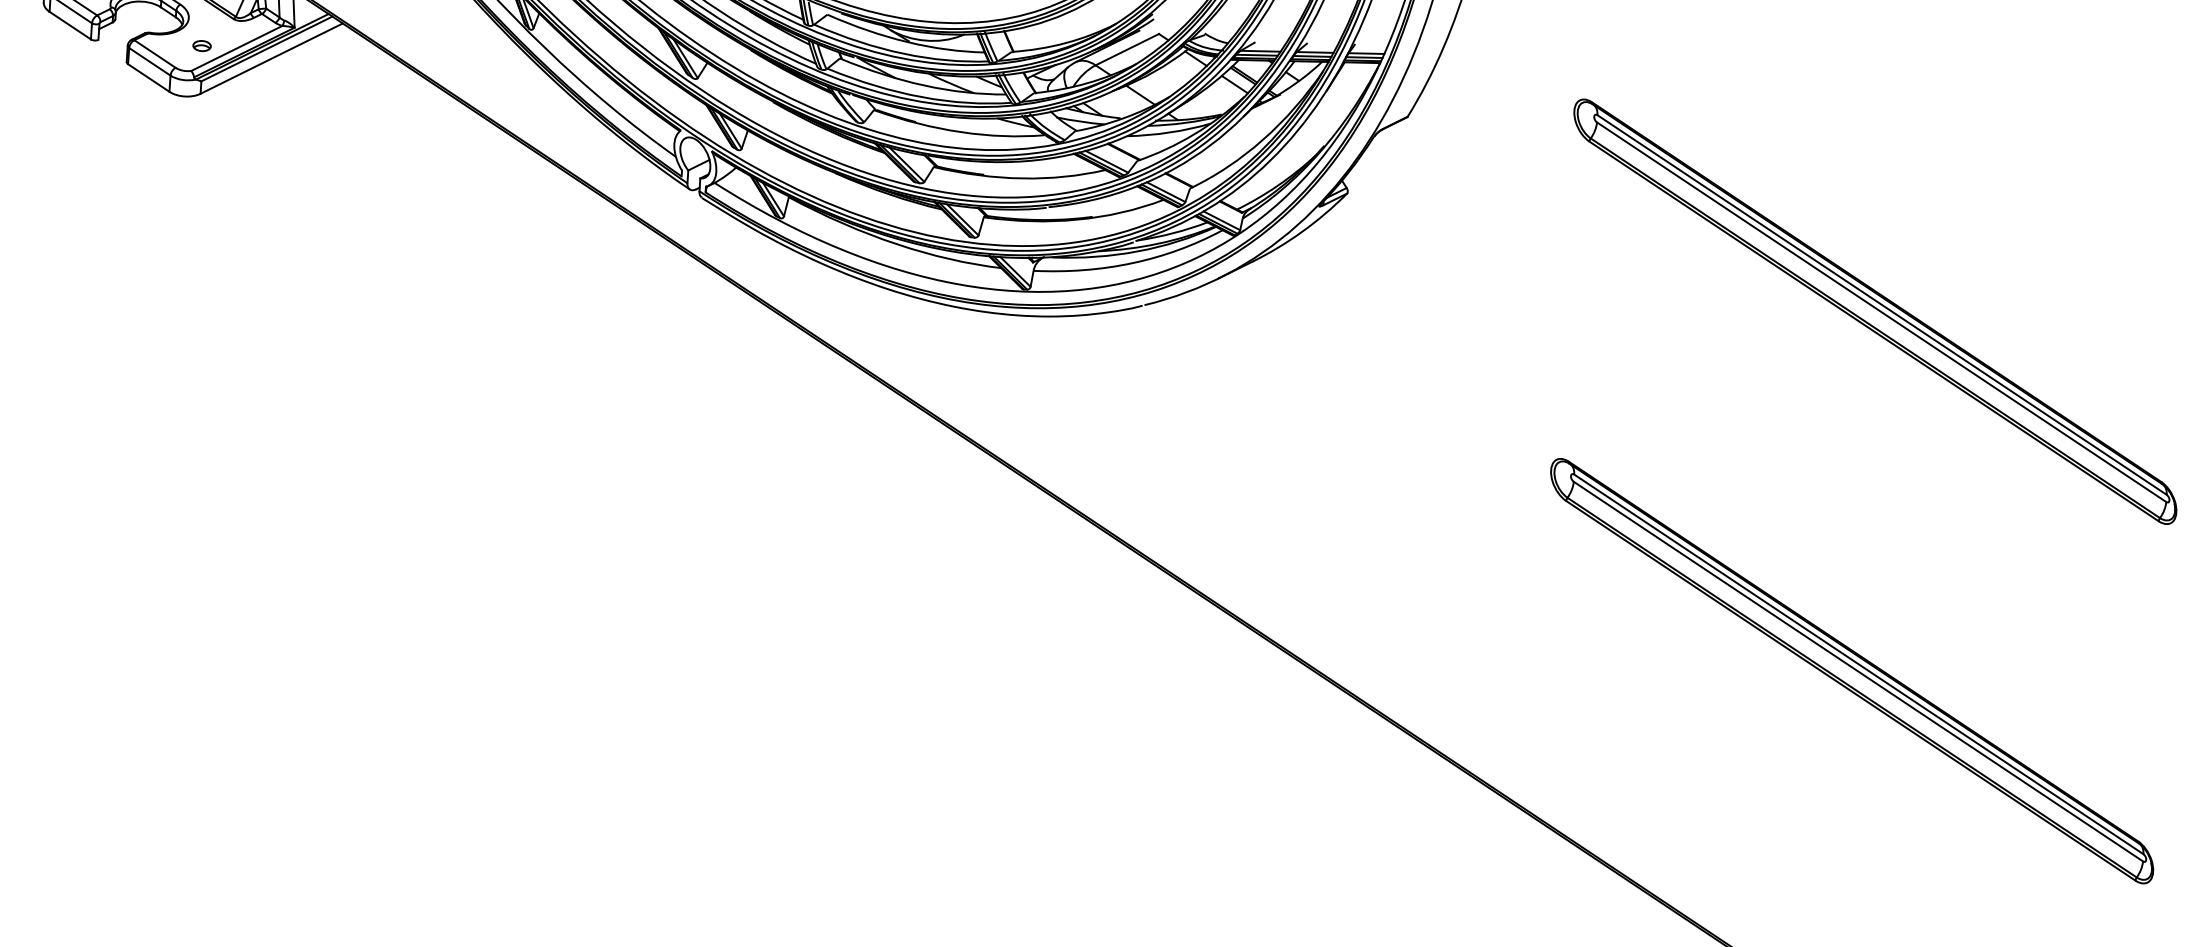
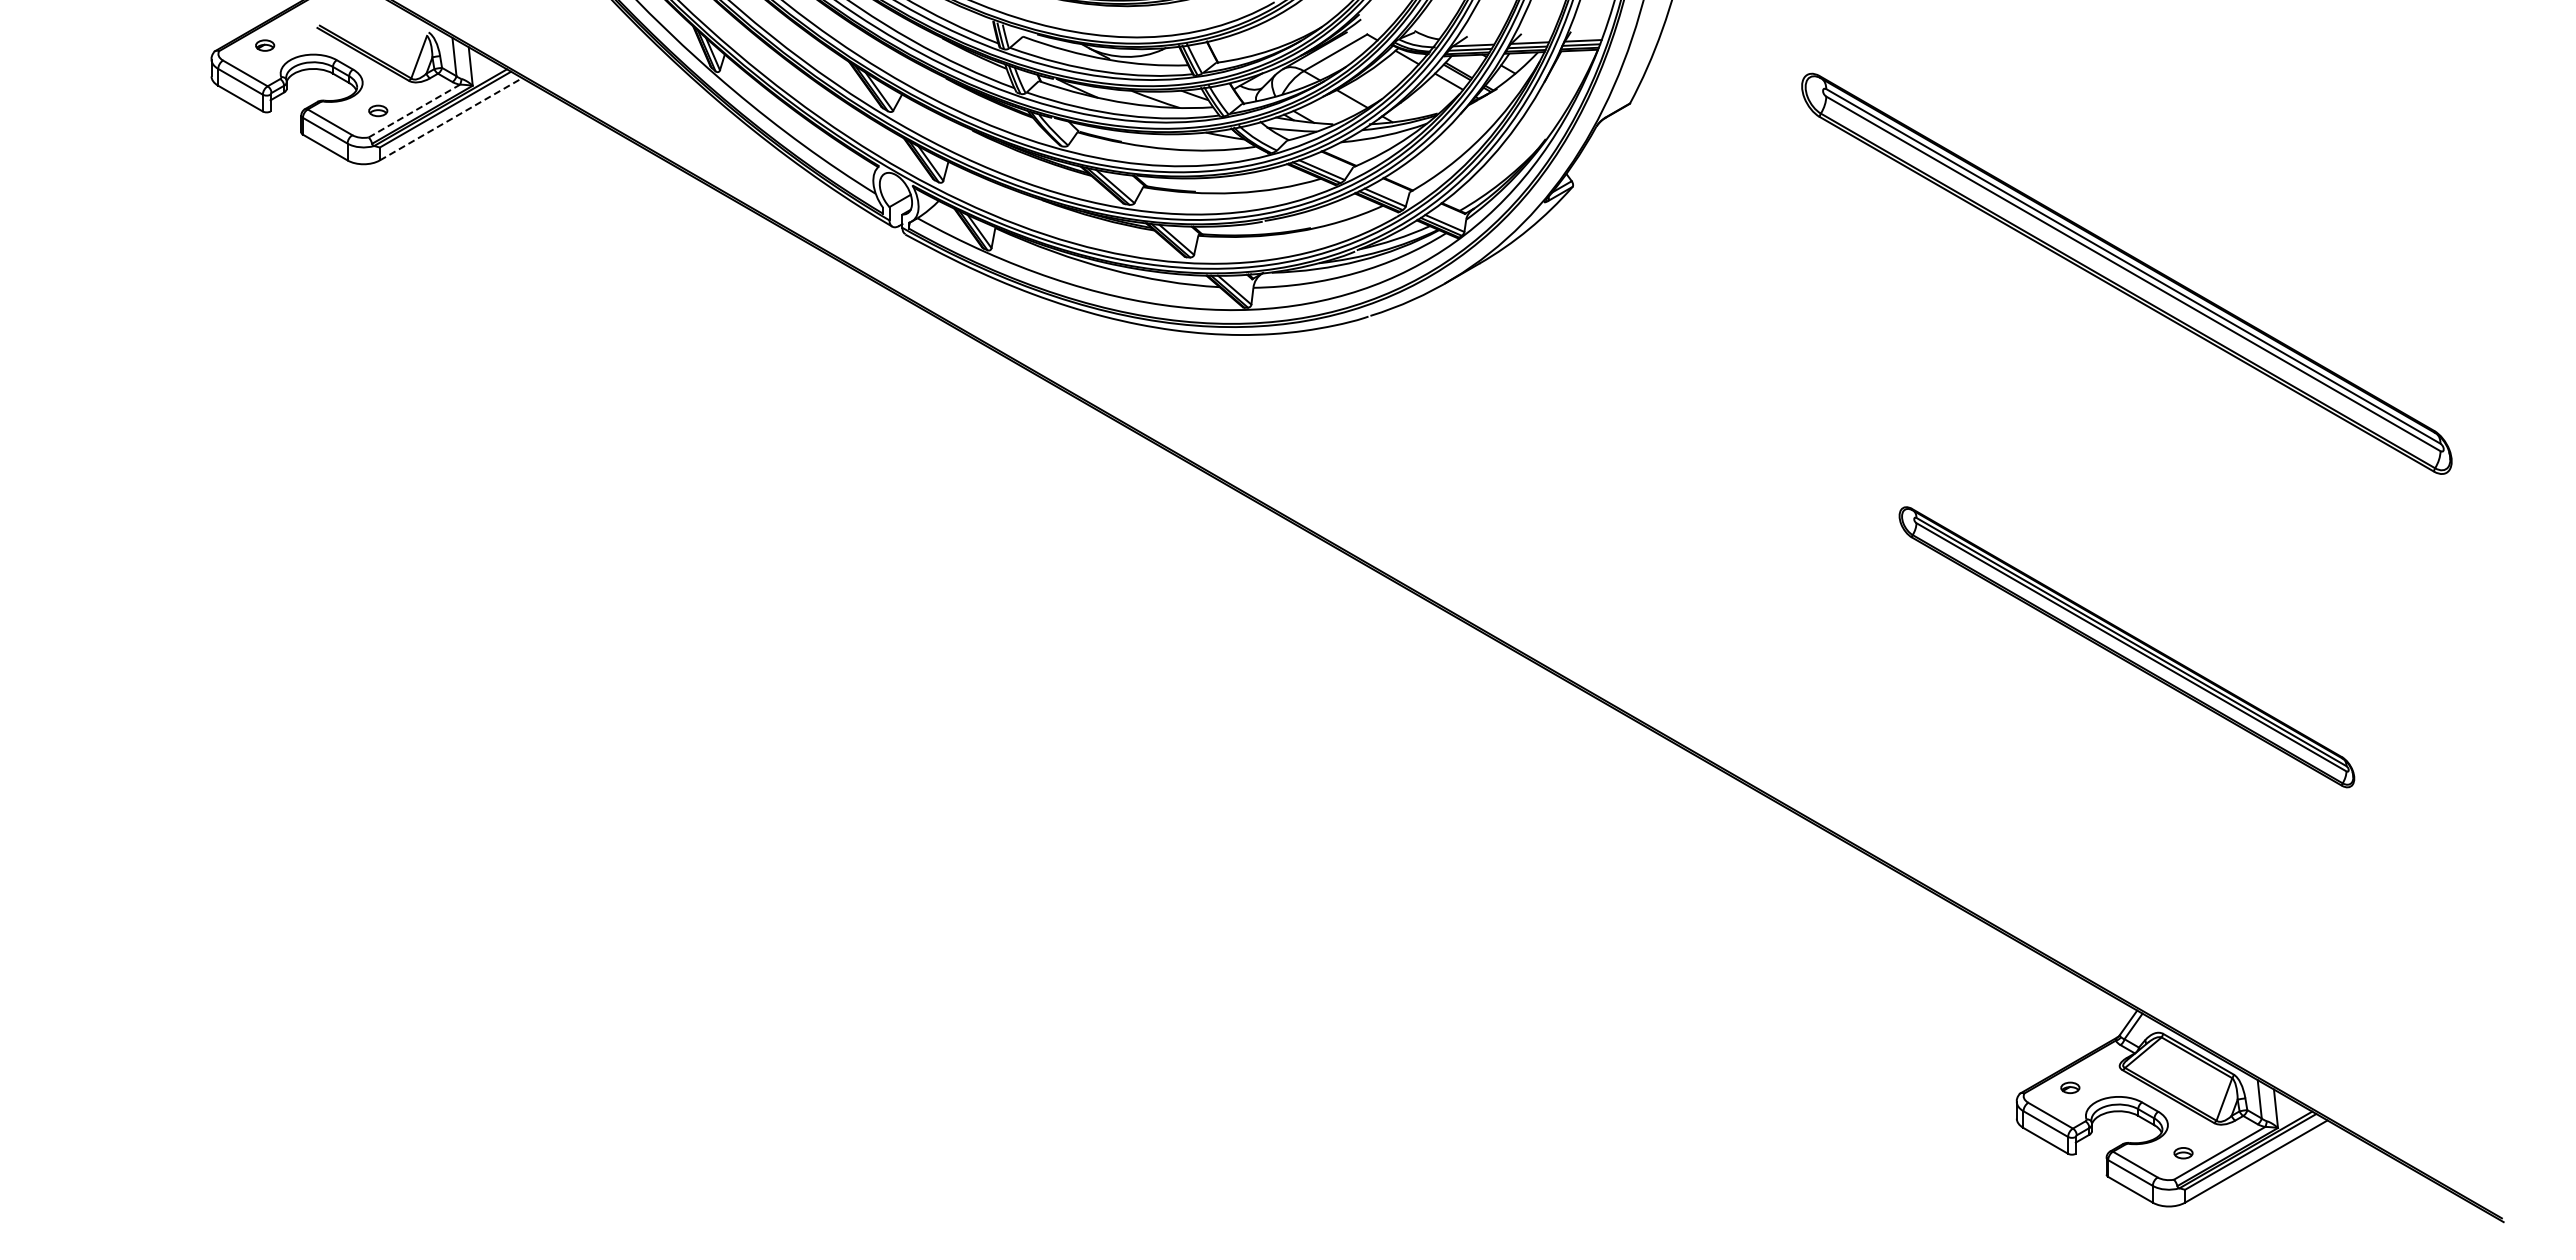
line: (236, 48) -> (414, 111), solid -> dashed
line: (272, 58) -> (451, 119), solid -> dashed
part: (1851, 671) -> (2126, 647), size x0.7

